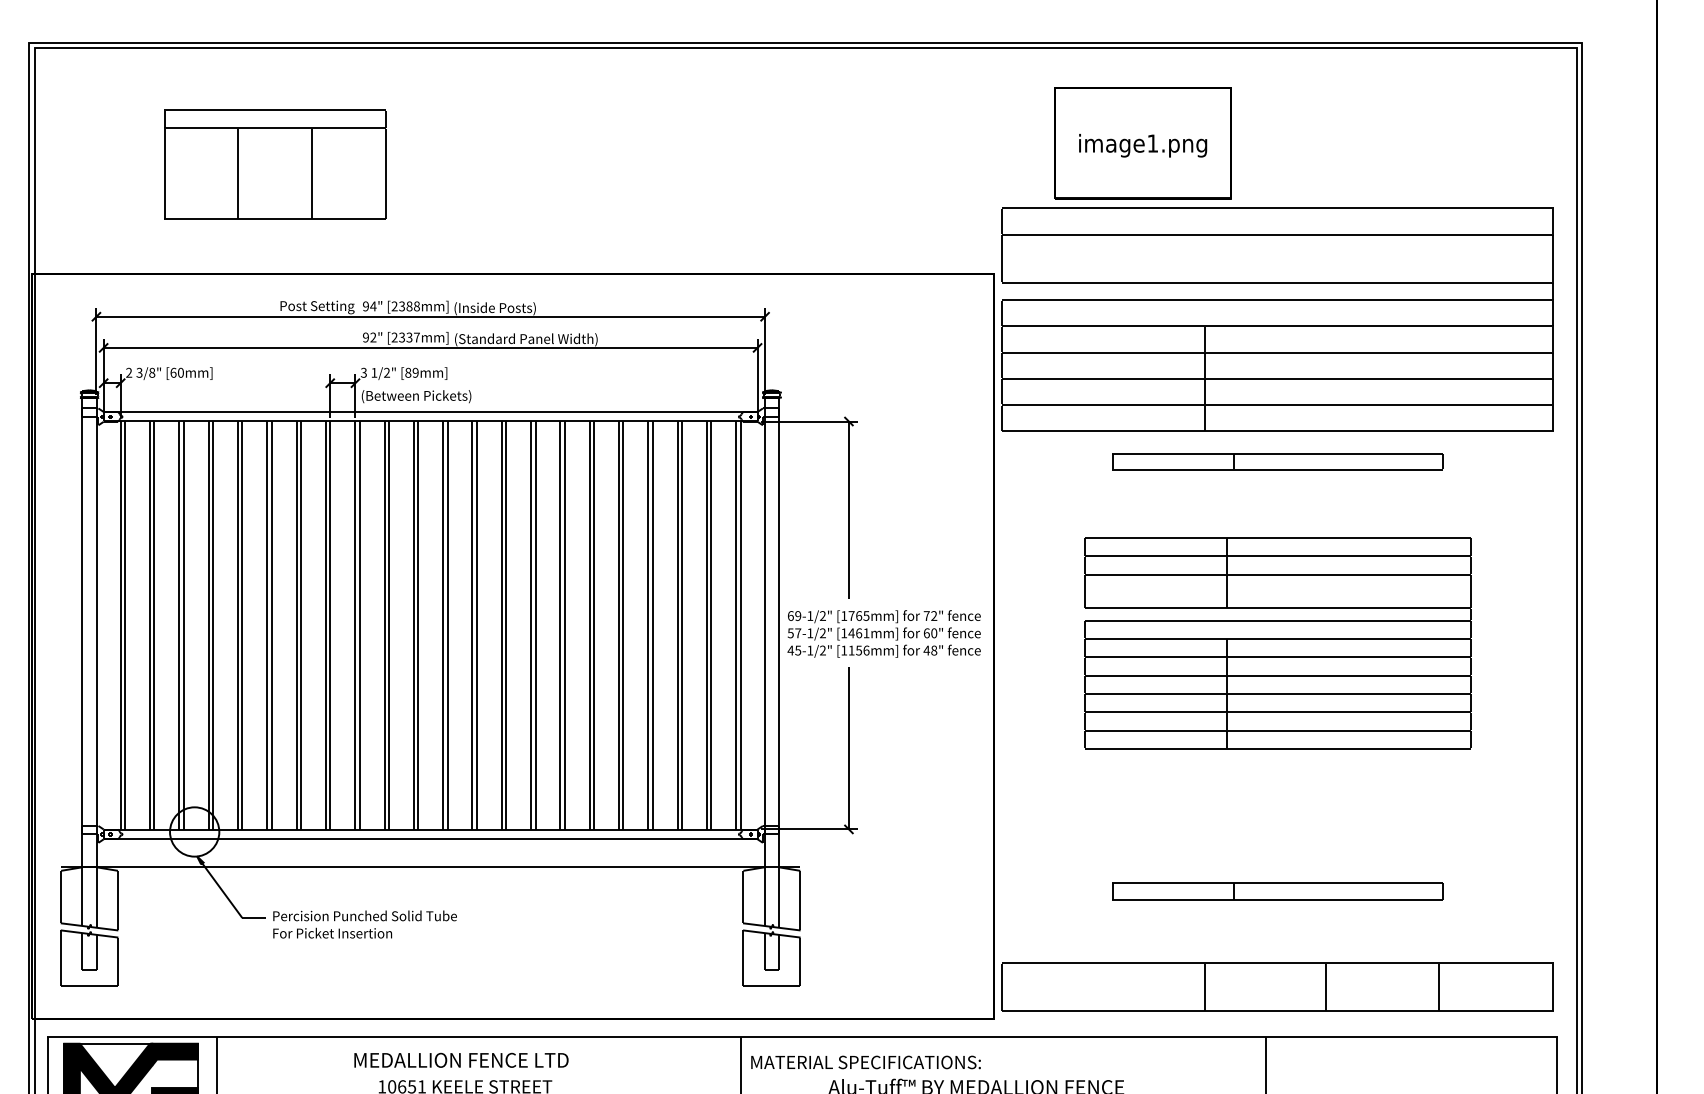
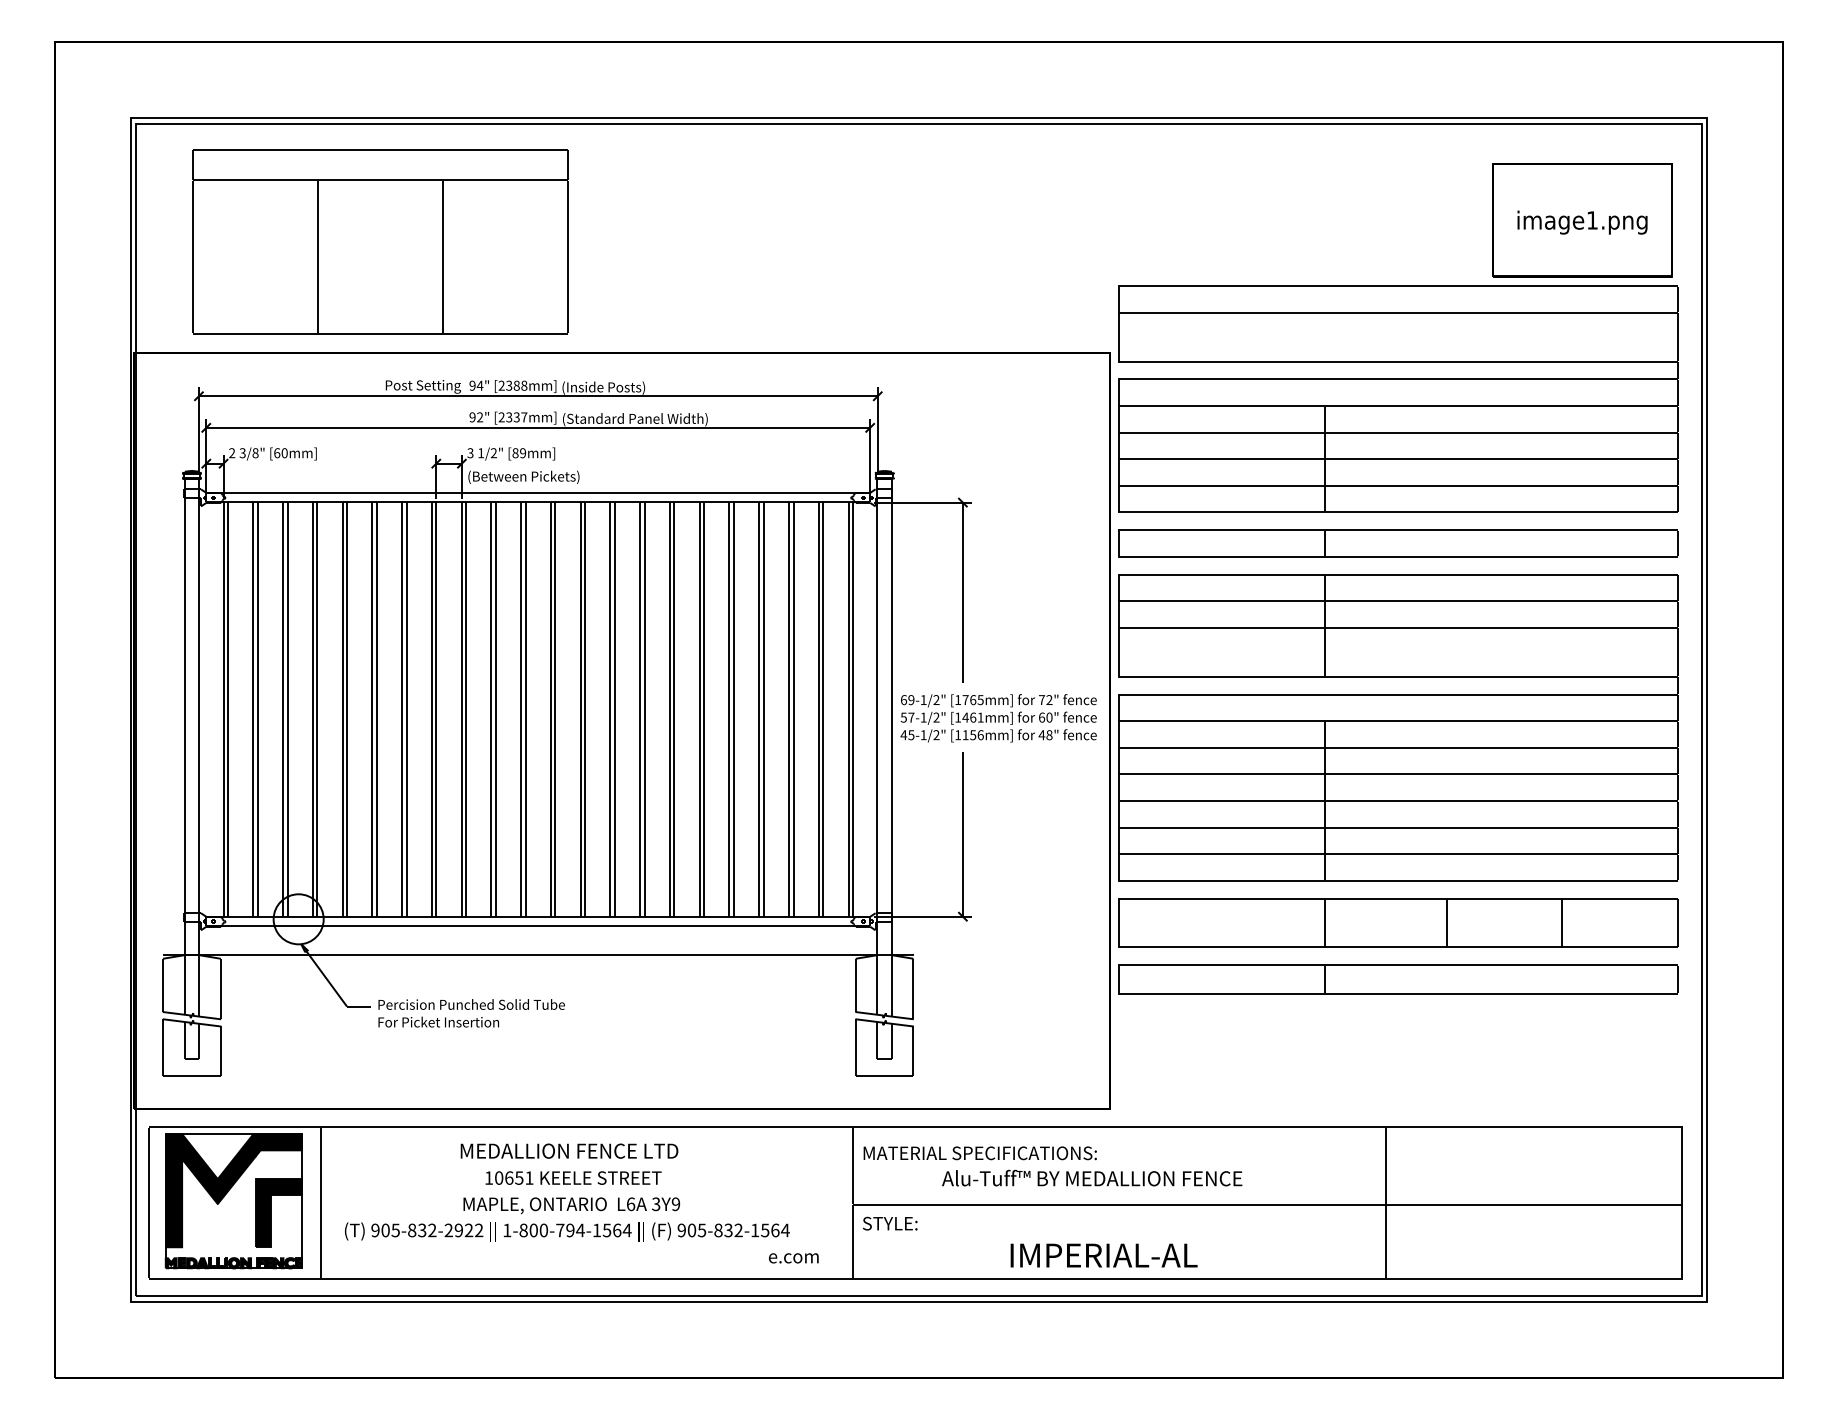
part: (1143, 143) -> (1582, 220), moved
part: (275, 164) -> (380, 241), size x1.67
part: (1278, 461) -> (1398, 543), size x1.67
part: (1278, 643) -> (1398, 727), size x1.43
part: (1278, 891) -> (1398, 979), size x1.67
part: (1278, 986) -> (1398, 922), moved

